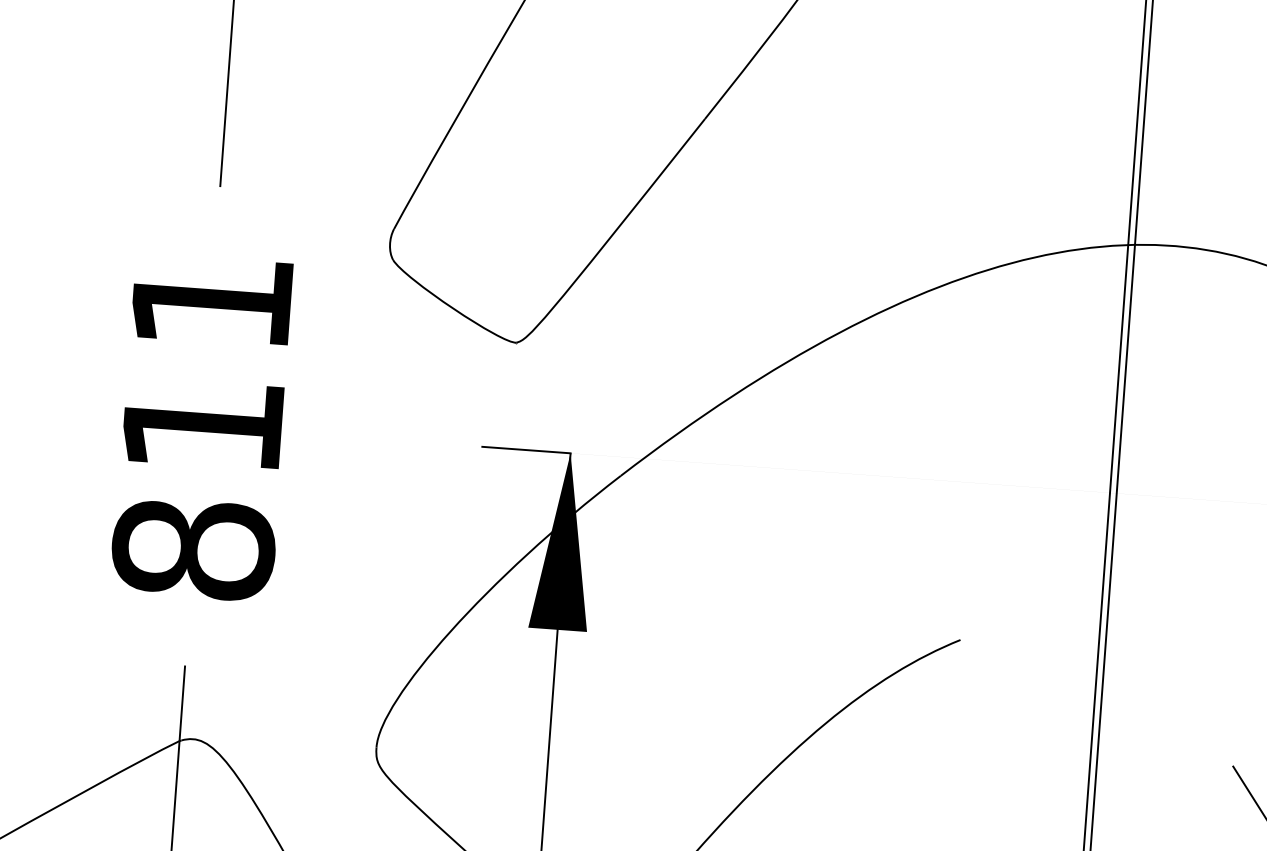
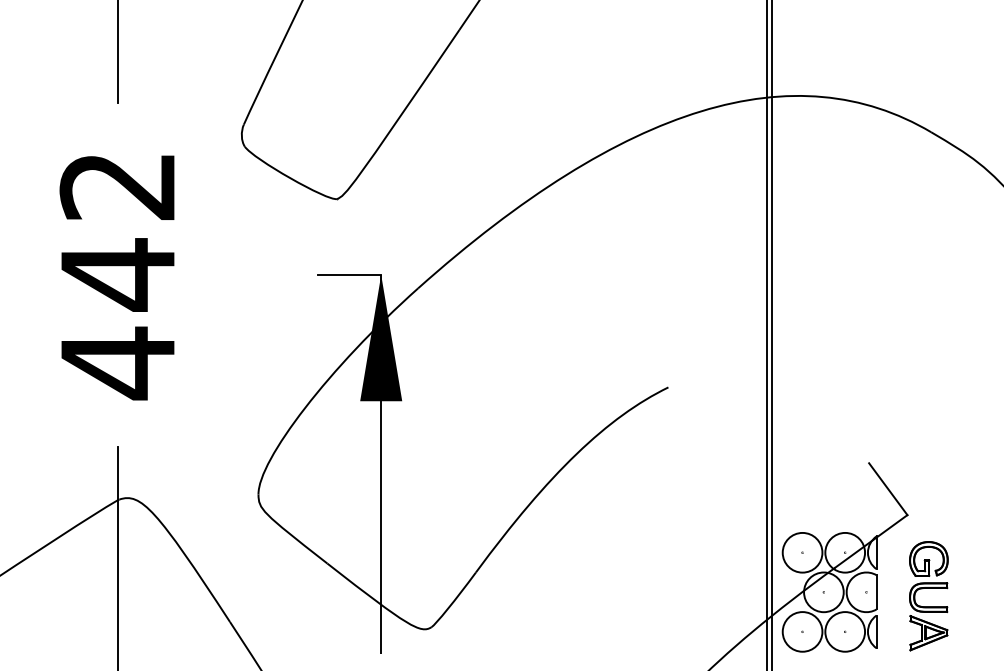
text: (201, 429) -> (117, 277), 811 -> 442

